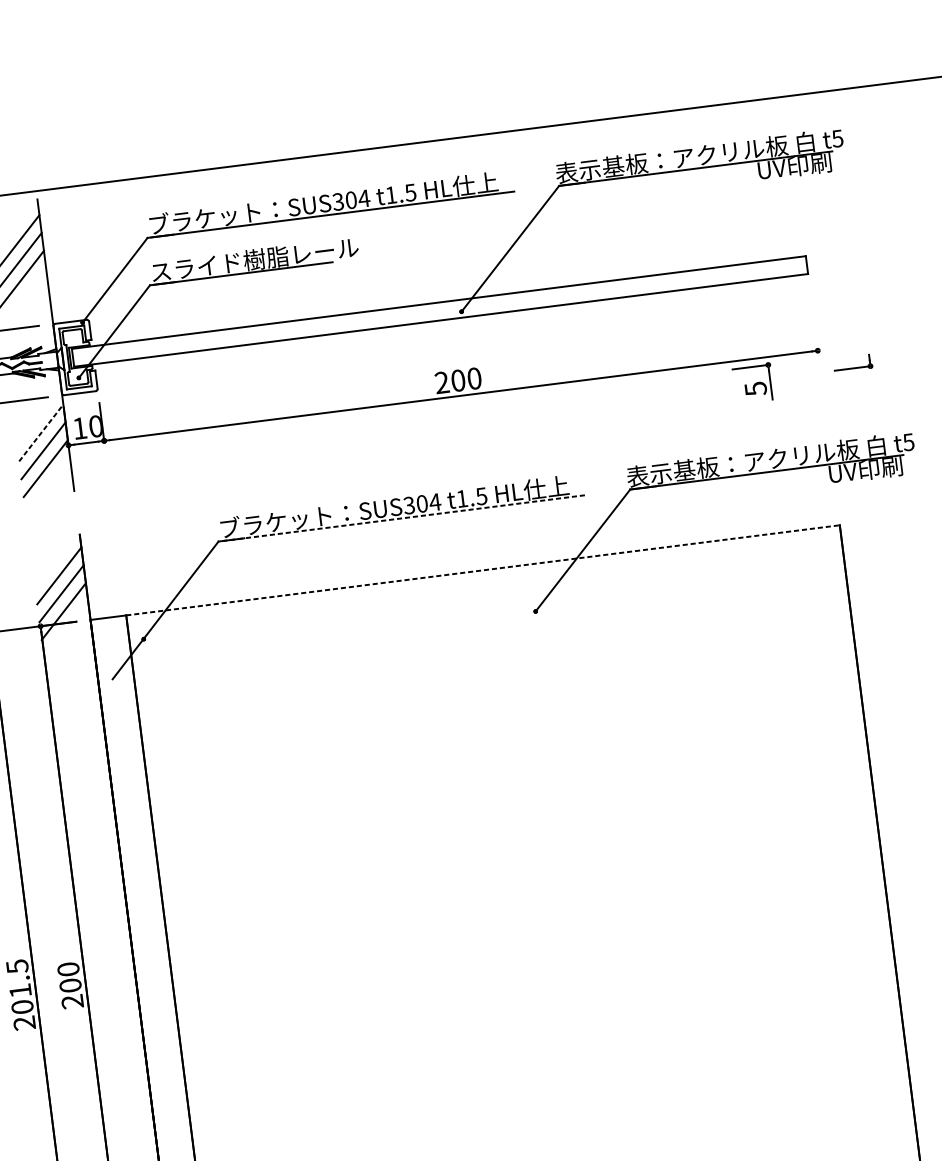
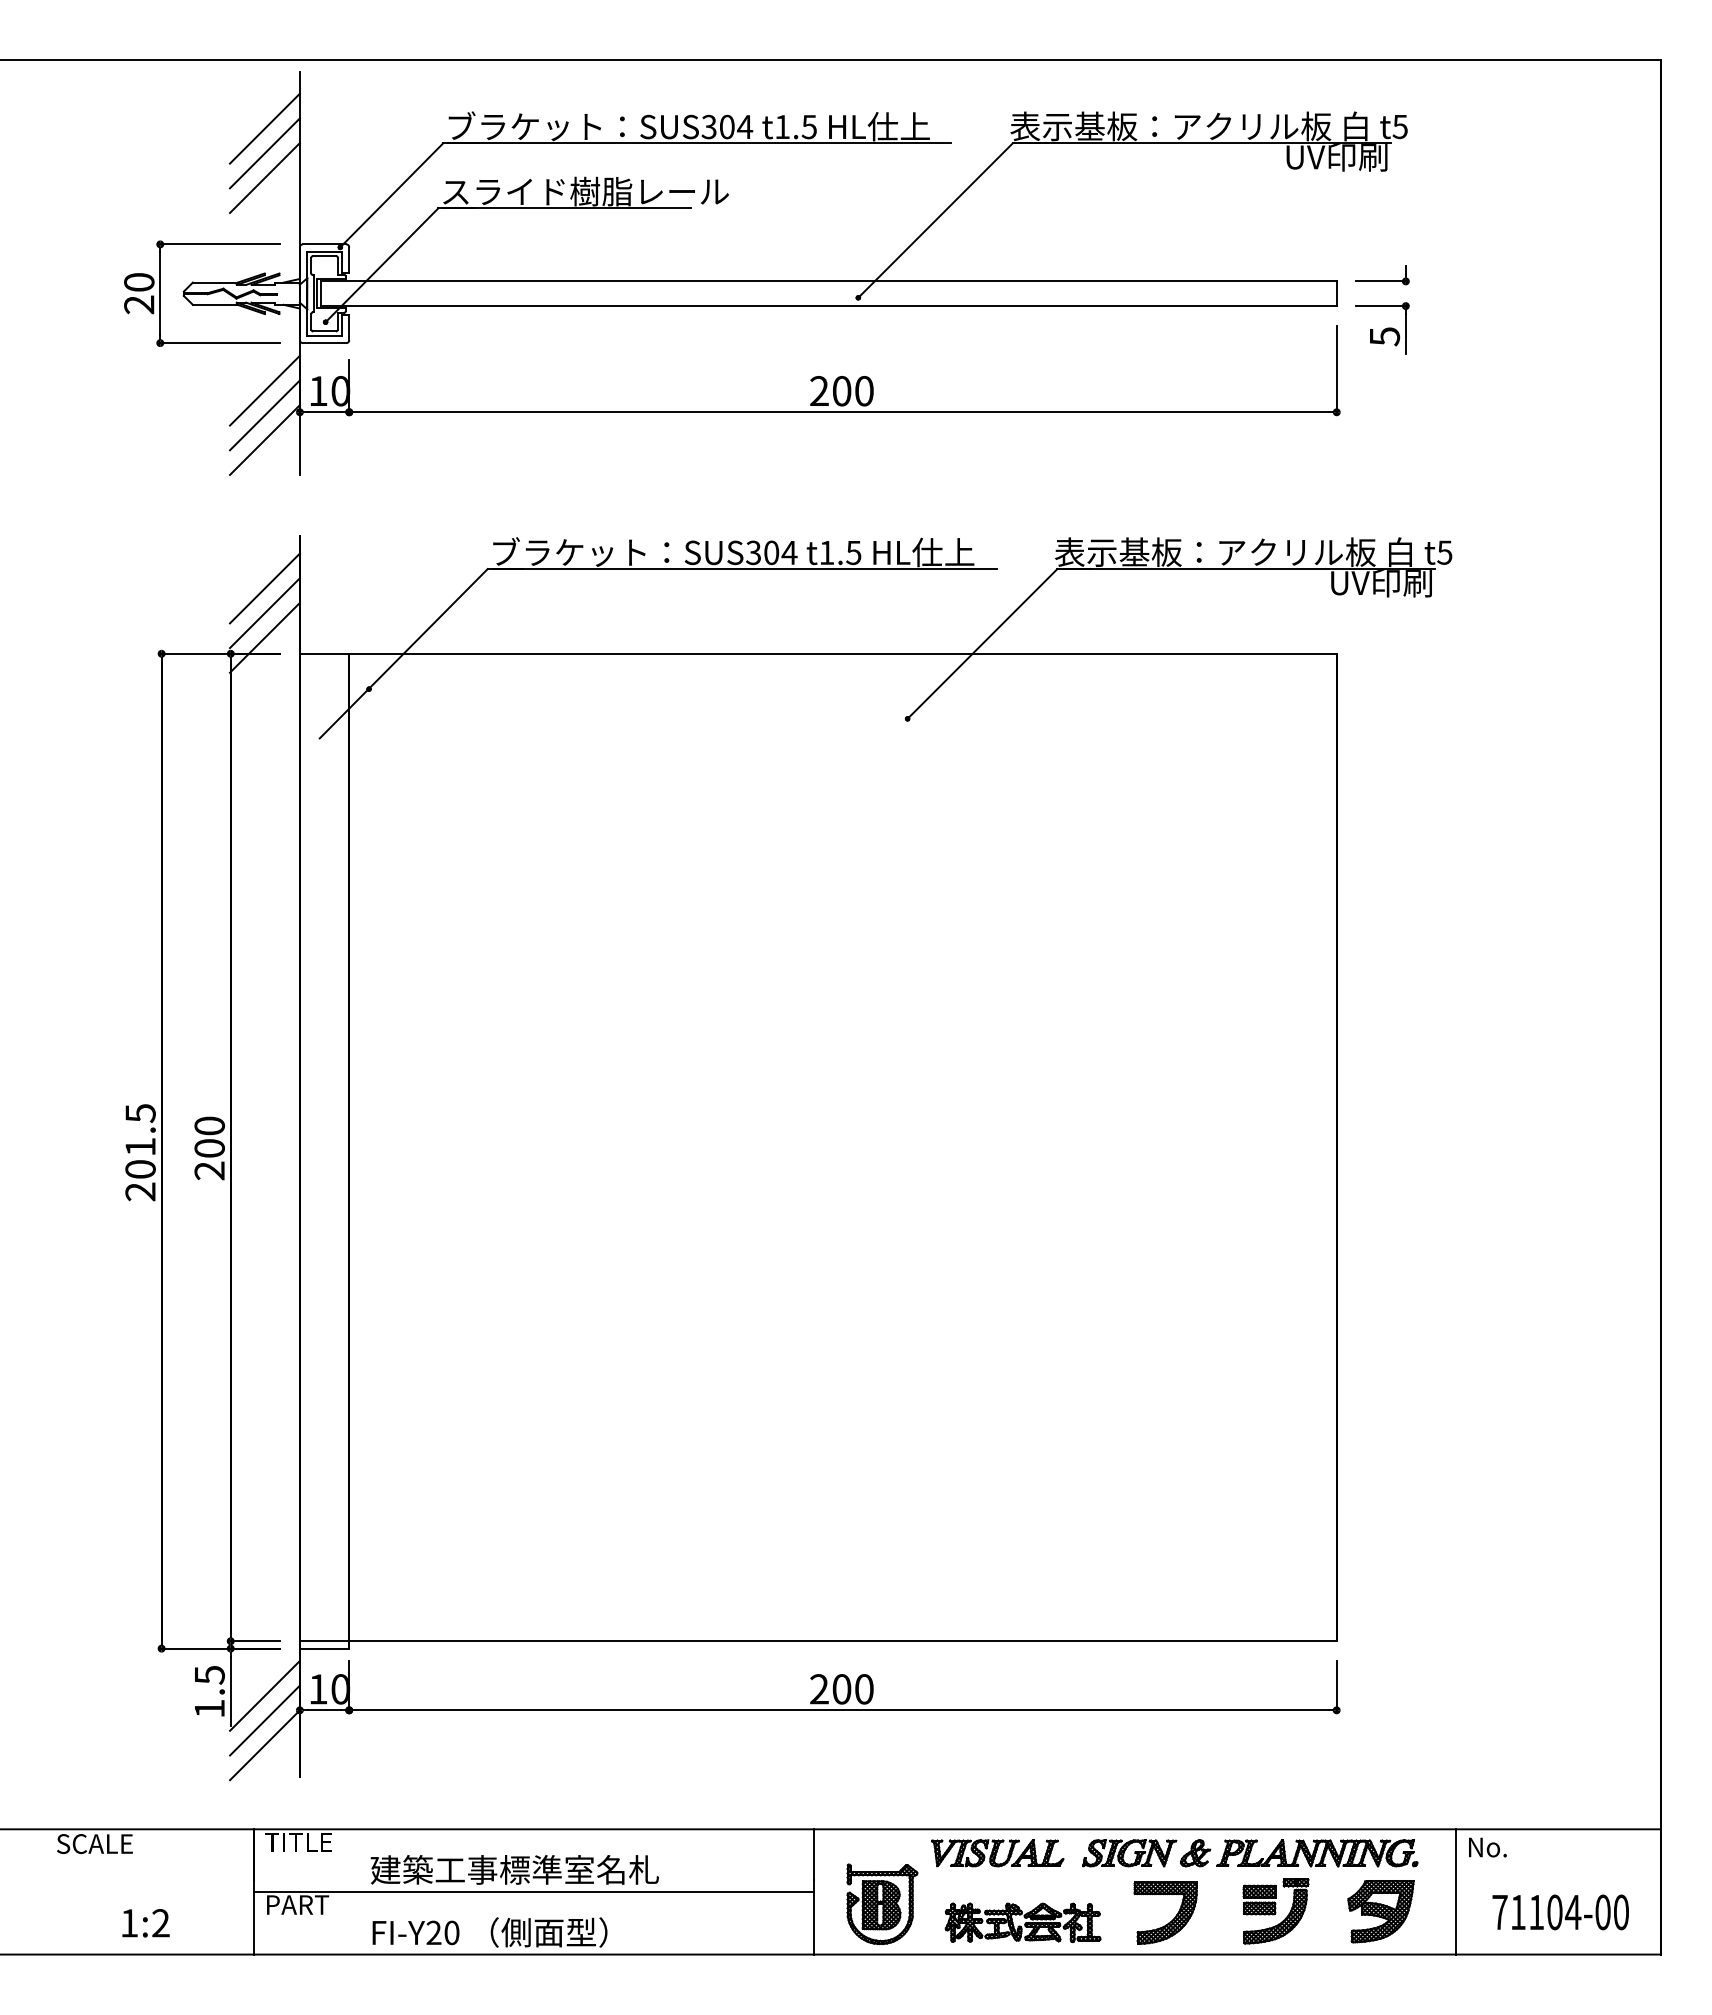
line: (813, 319) -> (1336, 368), added
part: (853, 364) -> (1382, 275), moved
part: (753, 383) -> (1382, 328), moved
line: (41, 432) -> (265, 390), dashed -> solid
line: (404, 518) -> (745, 569), dashed -> solid
line: (483, 570) -> (843, 653), dashed -> solid

